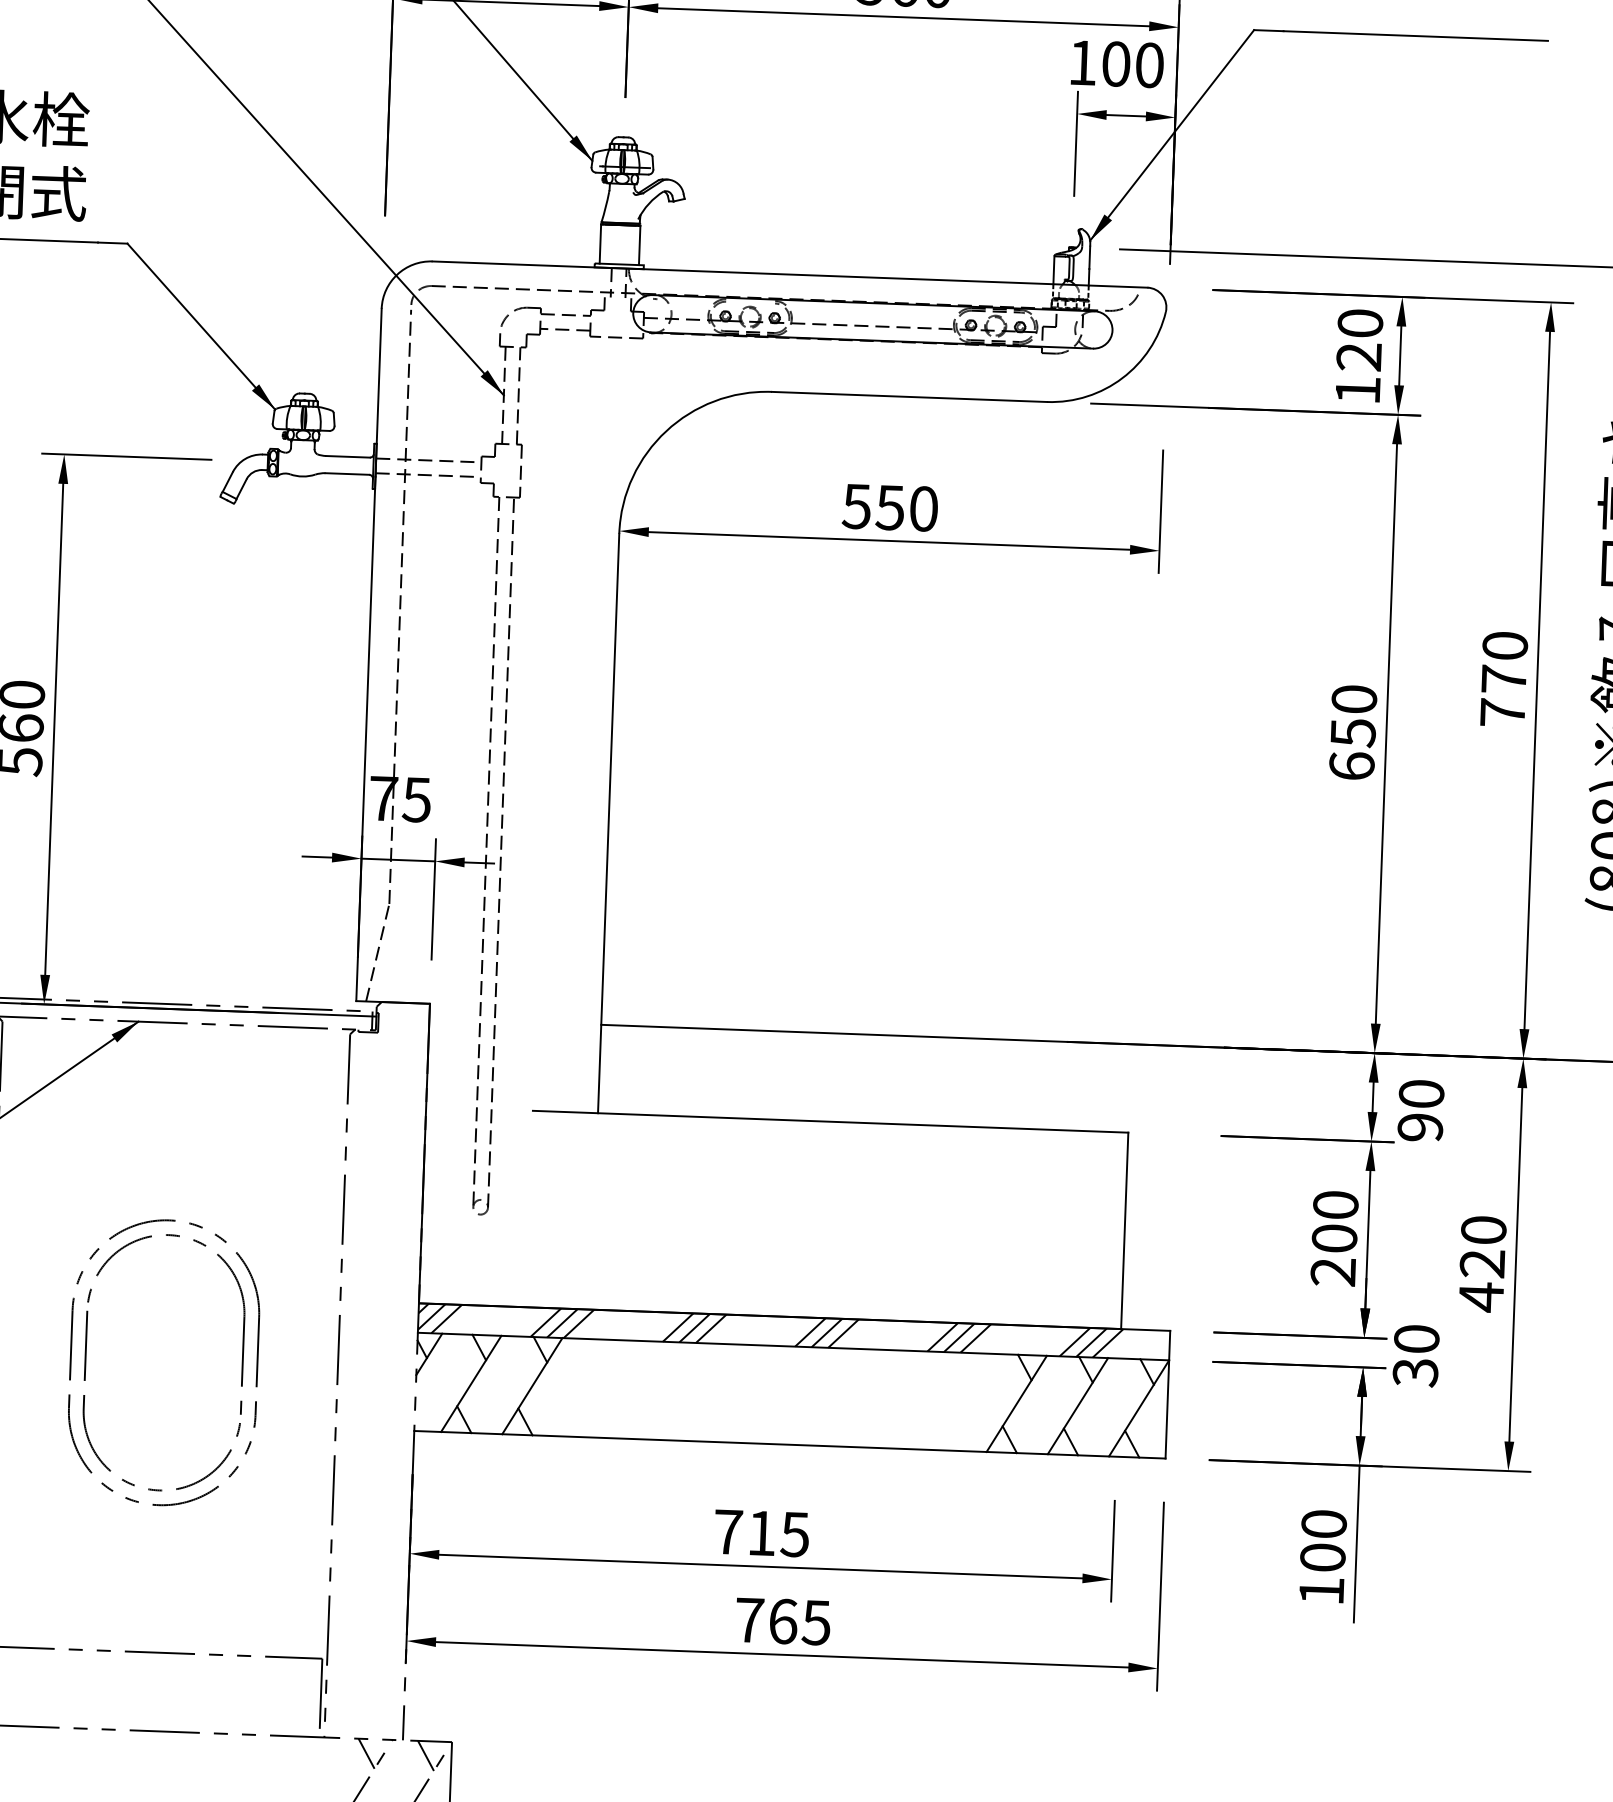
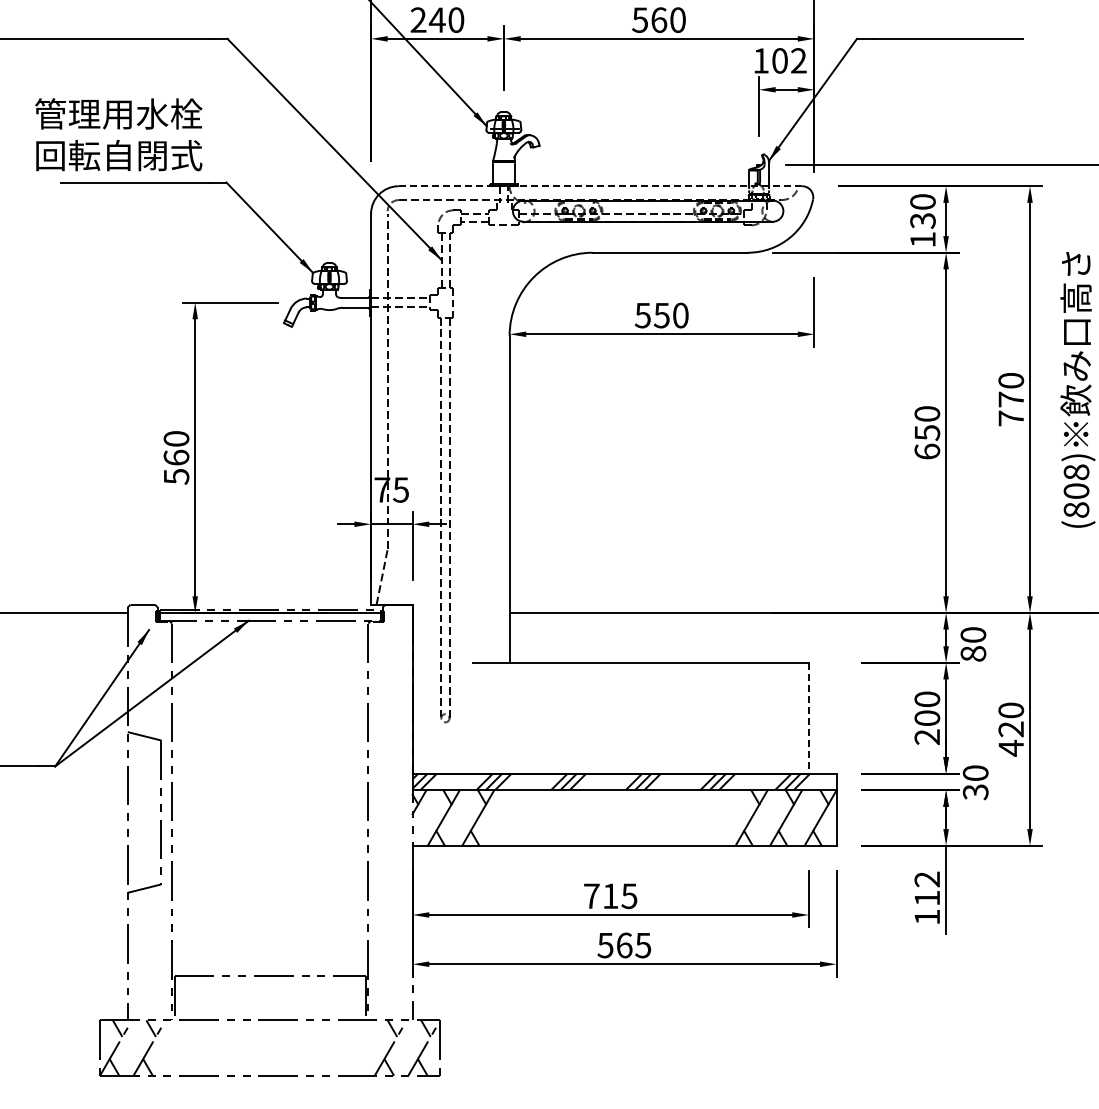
text: (1149, 64) -> (798, 60), 100 -> 102
line: (790, 275) -> (600, 186), solid -> dashed
text: (1358, 357) -> (922, 221), 120 -> 130
text: (1420, 1126) -> (973, 653), 90 -> 80
line: (1124, 1231) -> (808, 718), solid -> dashed
part: (86, 1360) -> (226, 812), removed
text: (1323, 1540) -> (927, 888), 100 -> 112
text: (749, 1620) -> (605, 945), 765 -> 565

